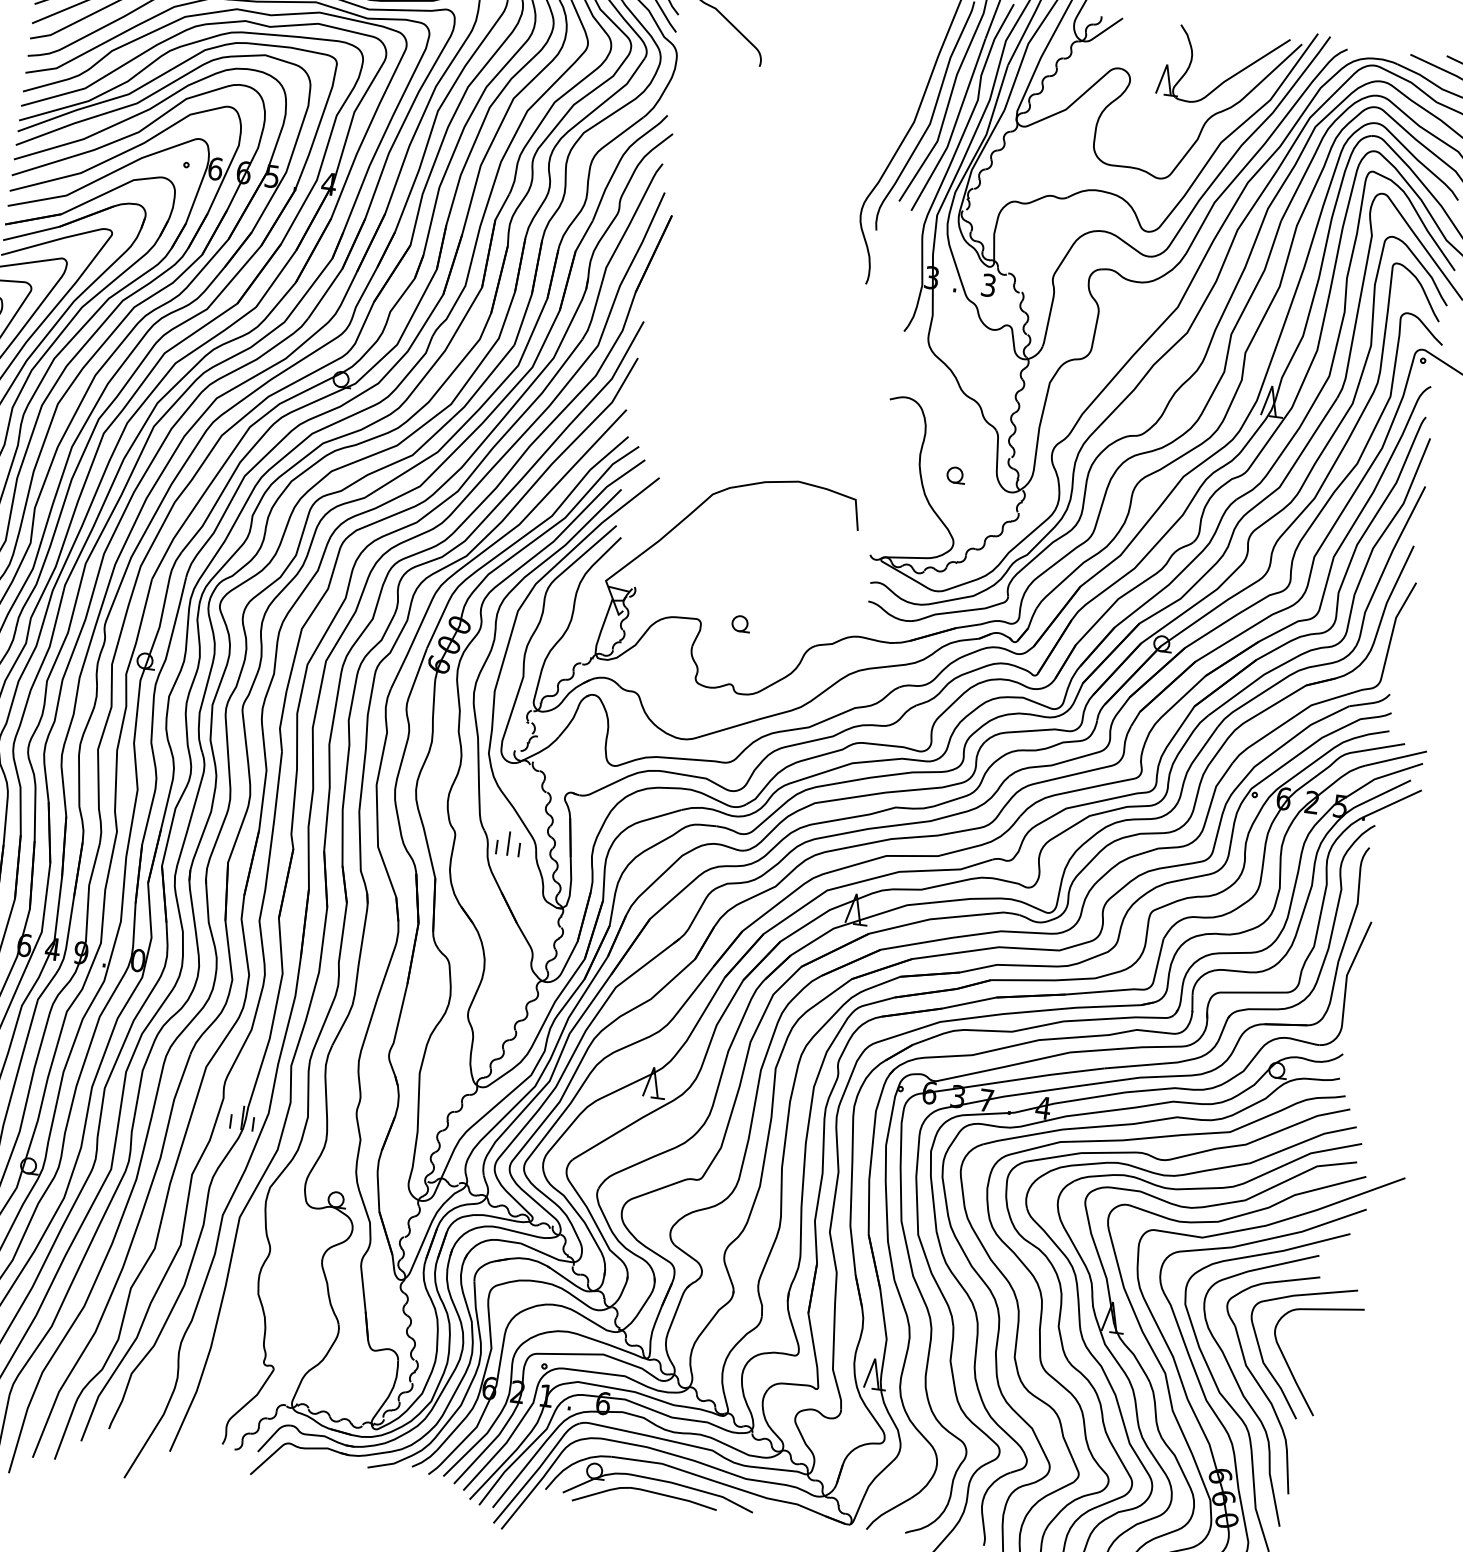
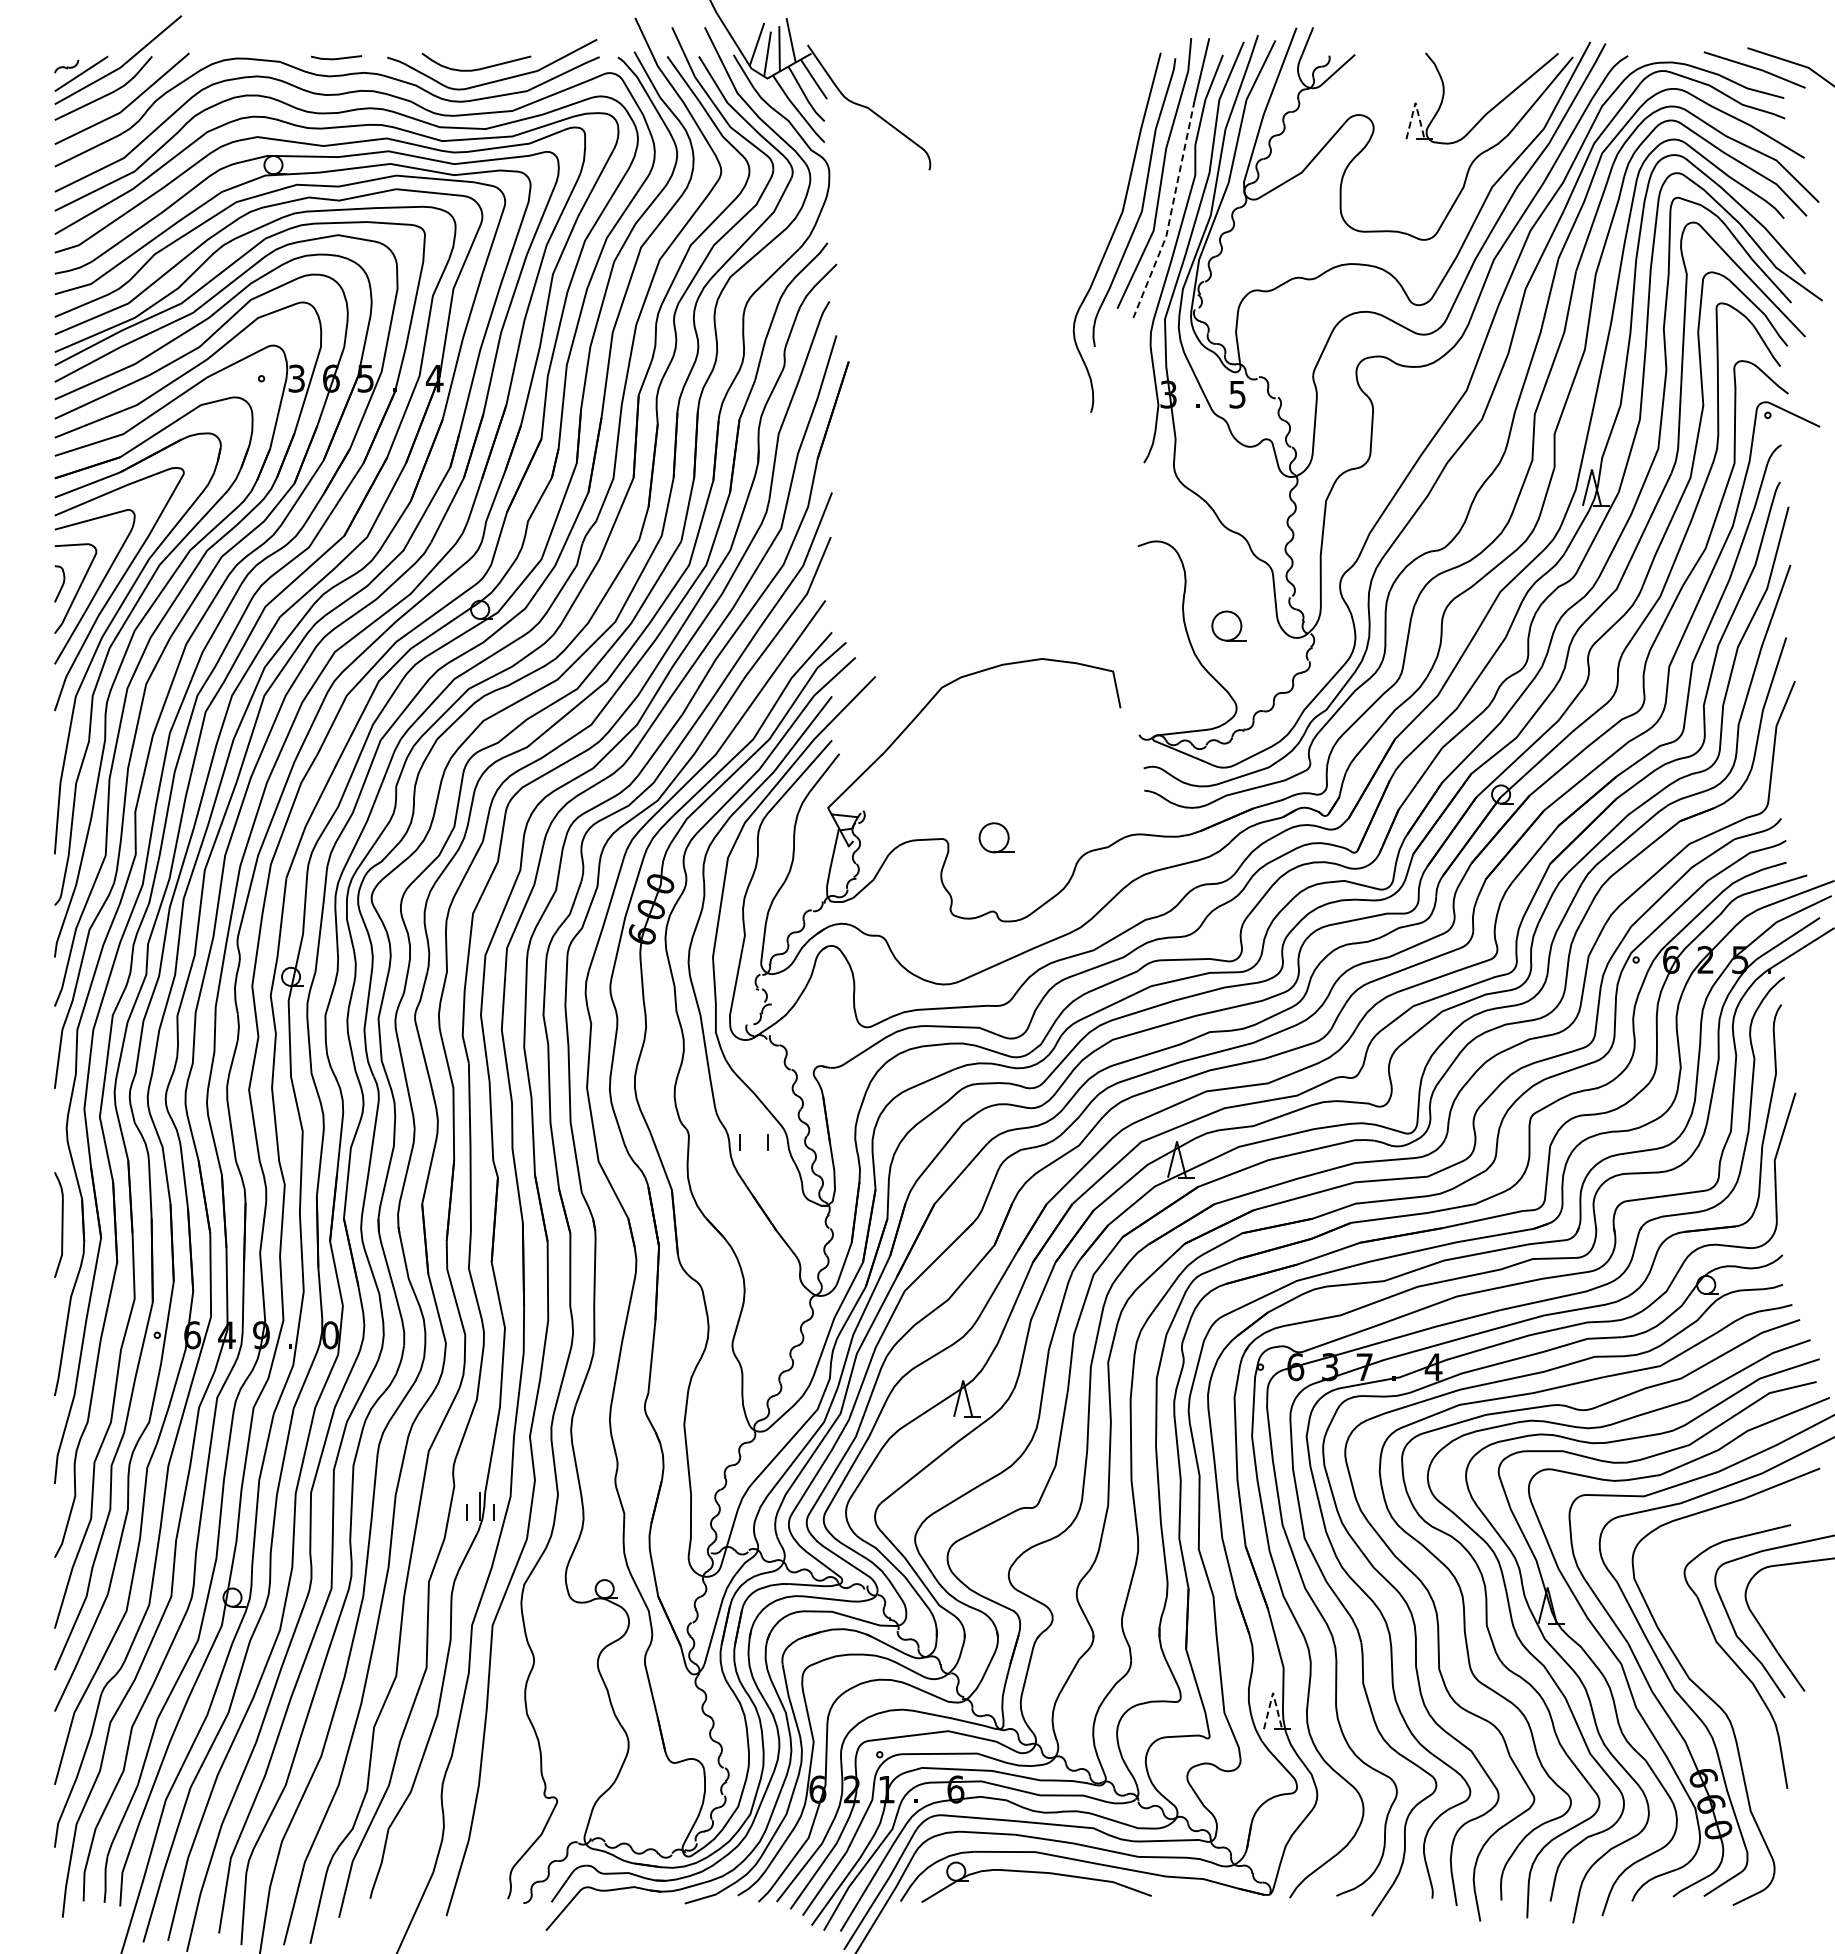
line: (1167, 64) -> (1415, 102), solid -> dashed
line: (954, 127) -> (1171, 211), solid -> dashed
text: (215, 168) -> (296, 378), 6 -> 3
text: (988, 285) -> (1237, 394), 3 -> 5
part: (955, 475) -> (1228, 626), size x1.6
part: (740, 623) -> (995, 837), size x1.6
line: (508, 843) -> (753, 1136), removed
line: (875, 1358) -> (1273, 1692), solid -> dashed
curve: (1239, 1386) -> (1712, 1667), removed
curve: (648, 1492) -> (1024, 1888), removed

